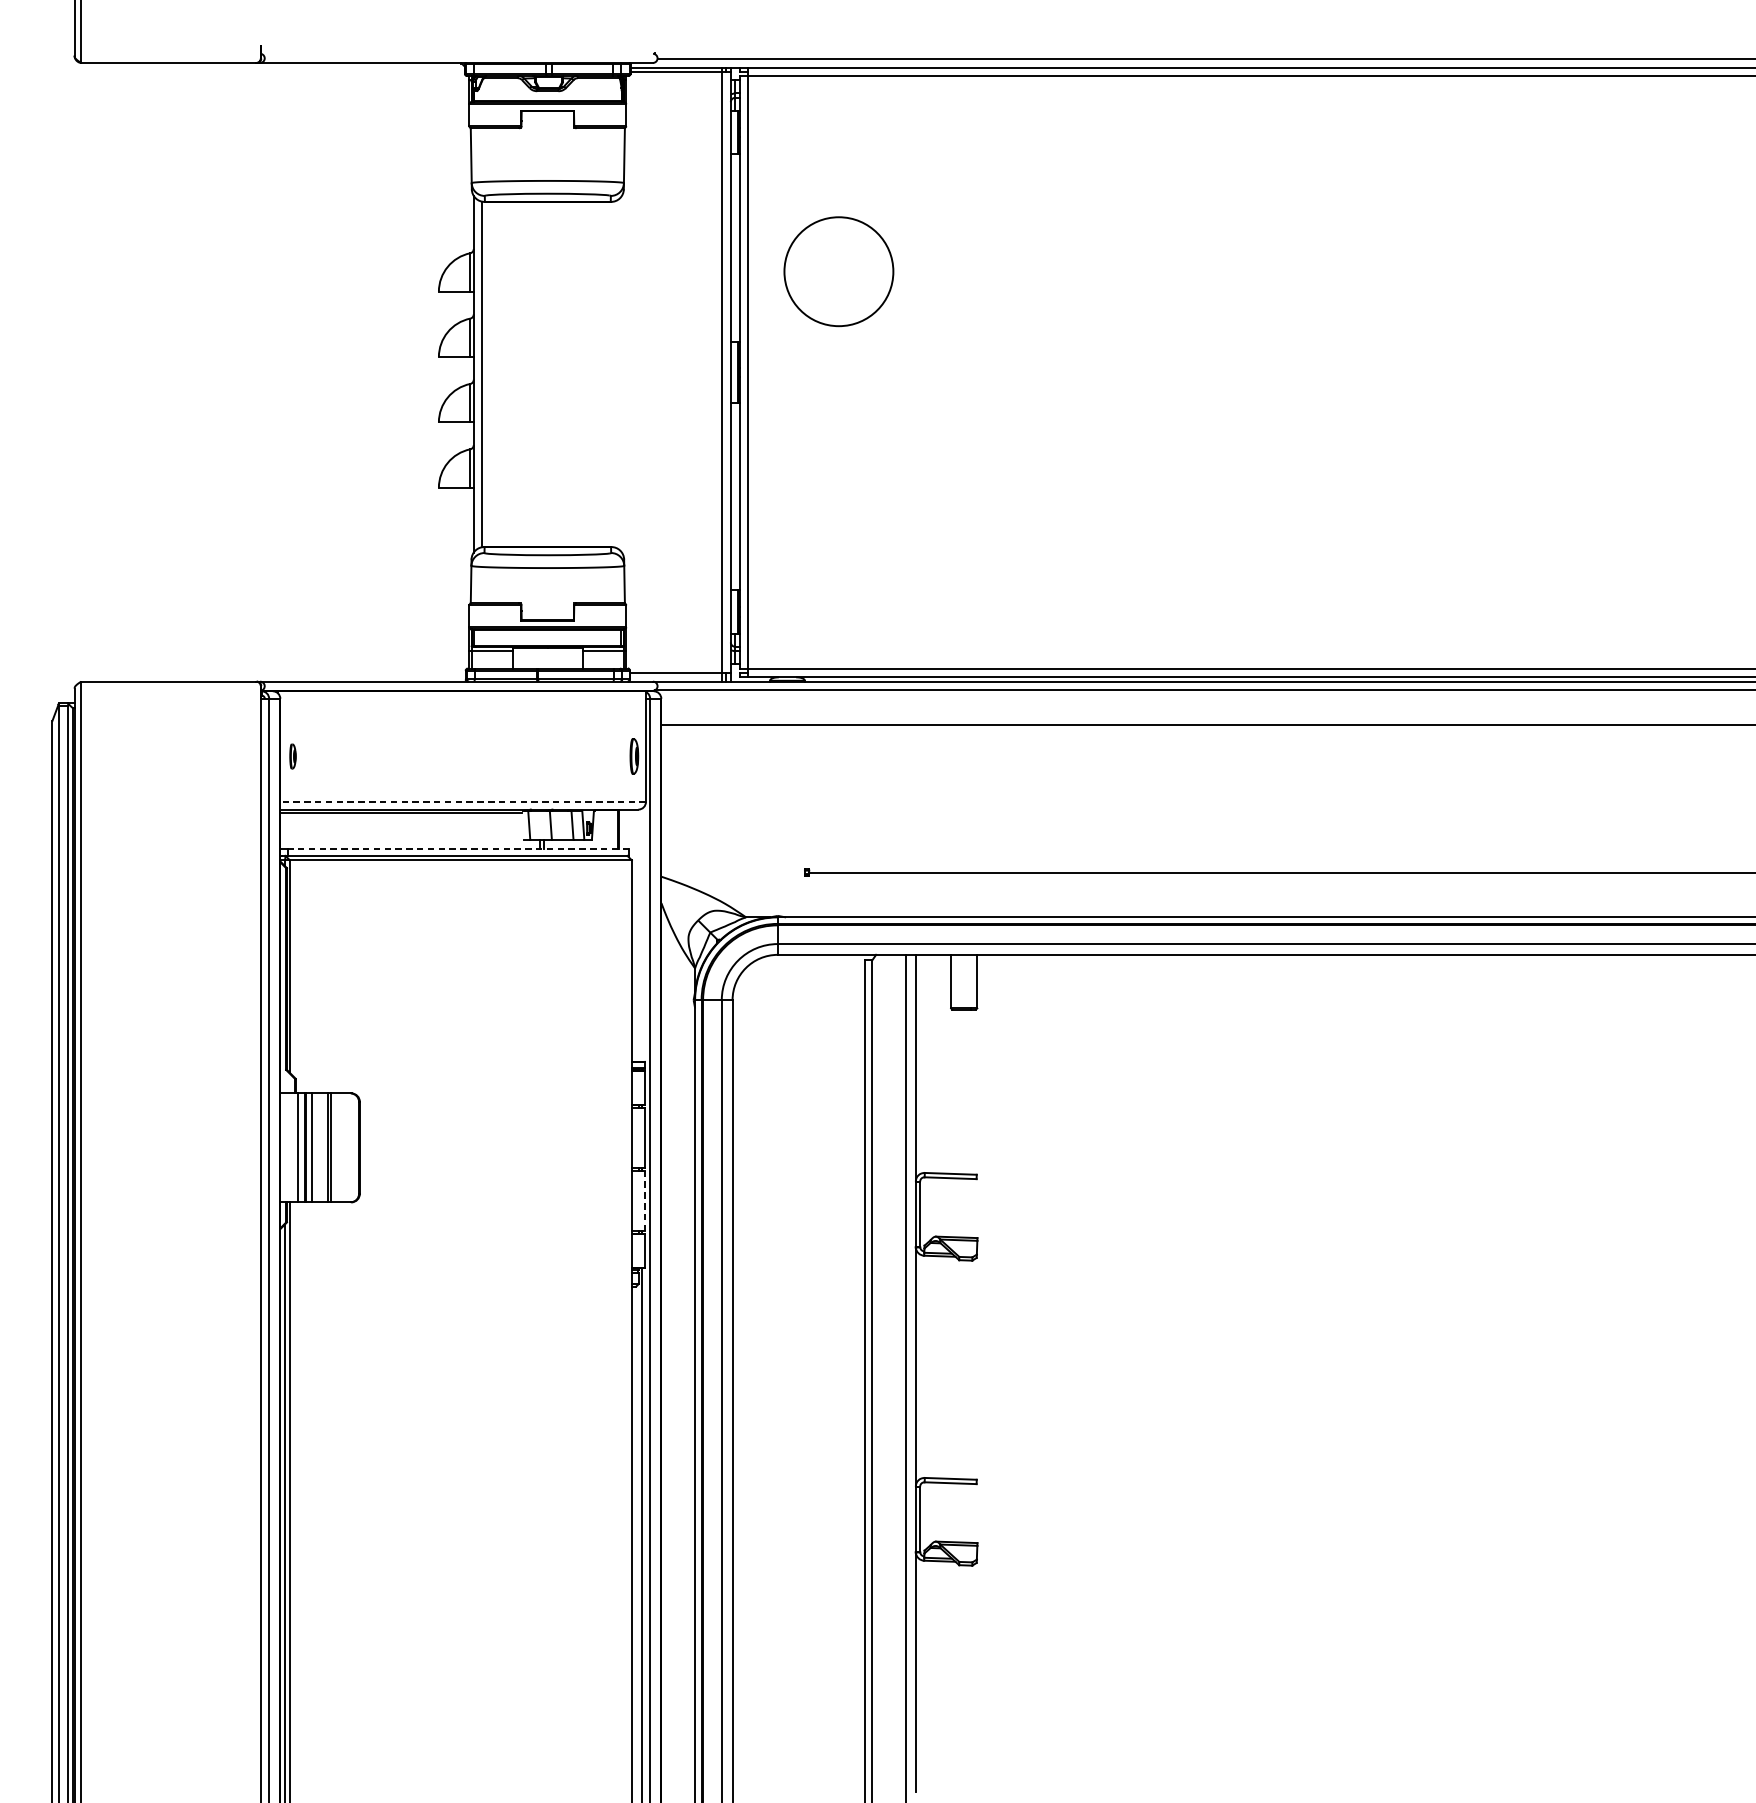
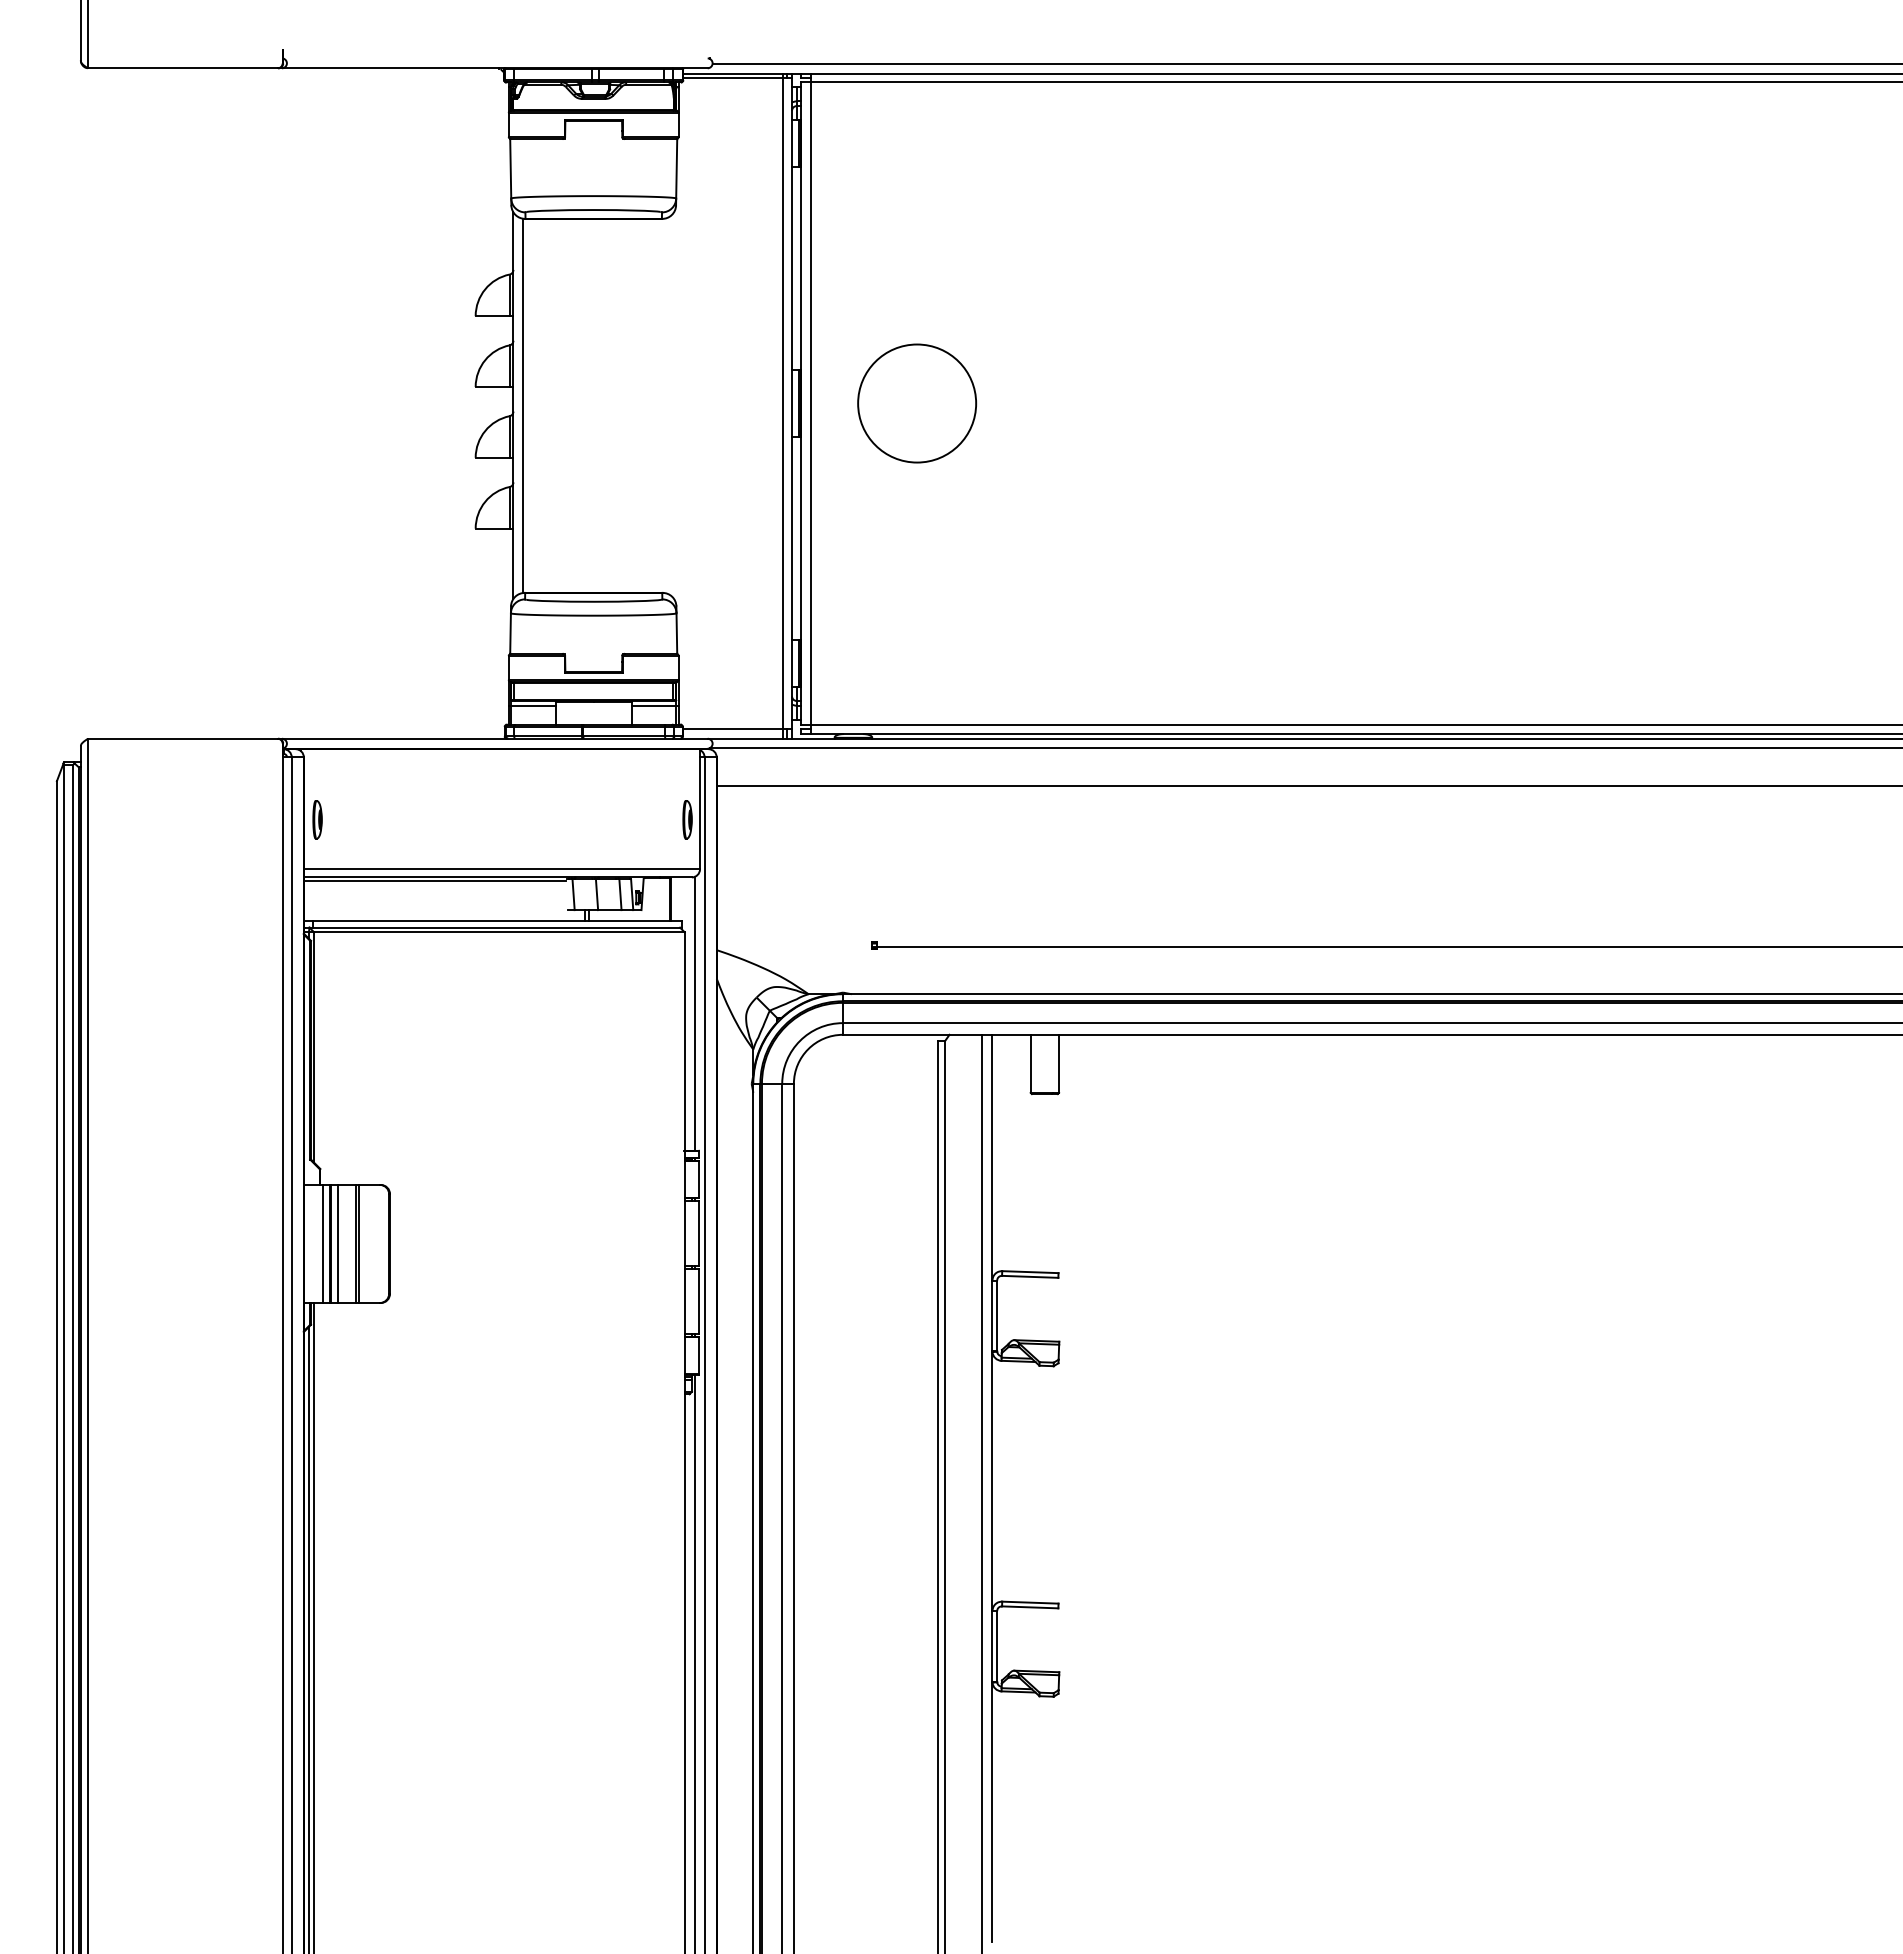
circle: (839, 271) -> (917, 403), moved
part: (292, 756) -> (317, 819), size x1.43
line: (462, 802) -> (501, 869), dashed -> solid
line: (458, 849) -> (496, 920), dashed -> solid
line: (641, 935) -> (695, 1013), added
line: (645, 1200) -> (699, 1301), dashed -> solid

